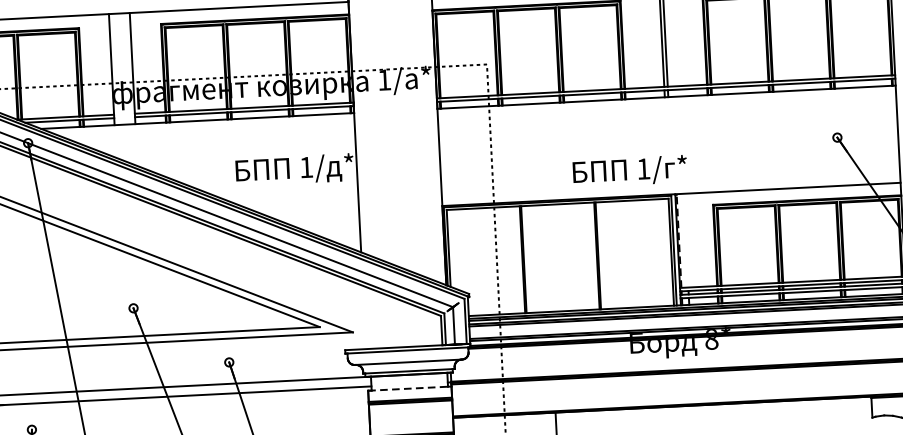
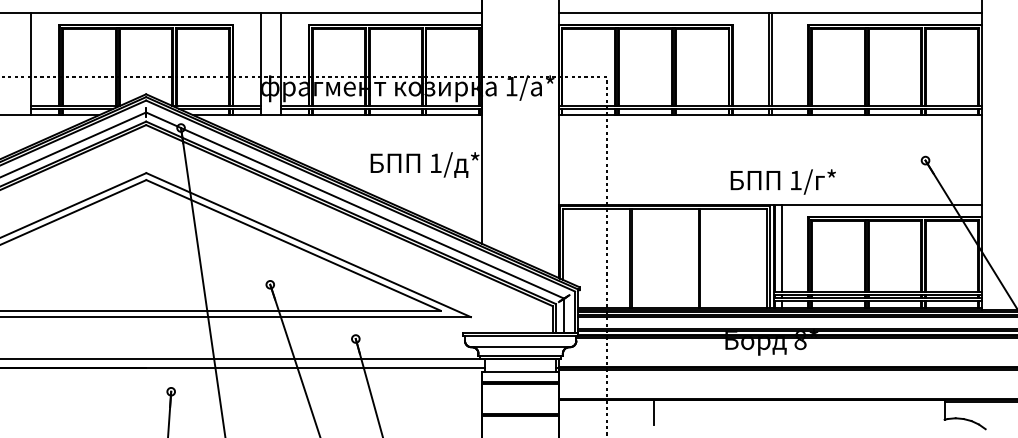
text: (629, 170) -> (782, 181), moved
line: (686, 240) -> (781, 248), added
line: (679, 241) -> (775, 248), dashed -> solid
line: (410, 388) -> (521, 371), dashed -> solid

